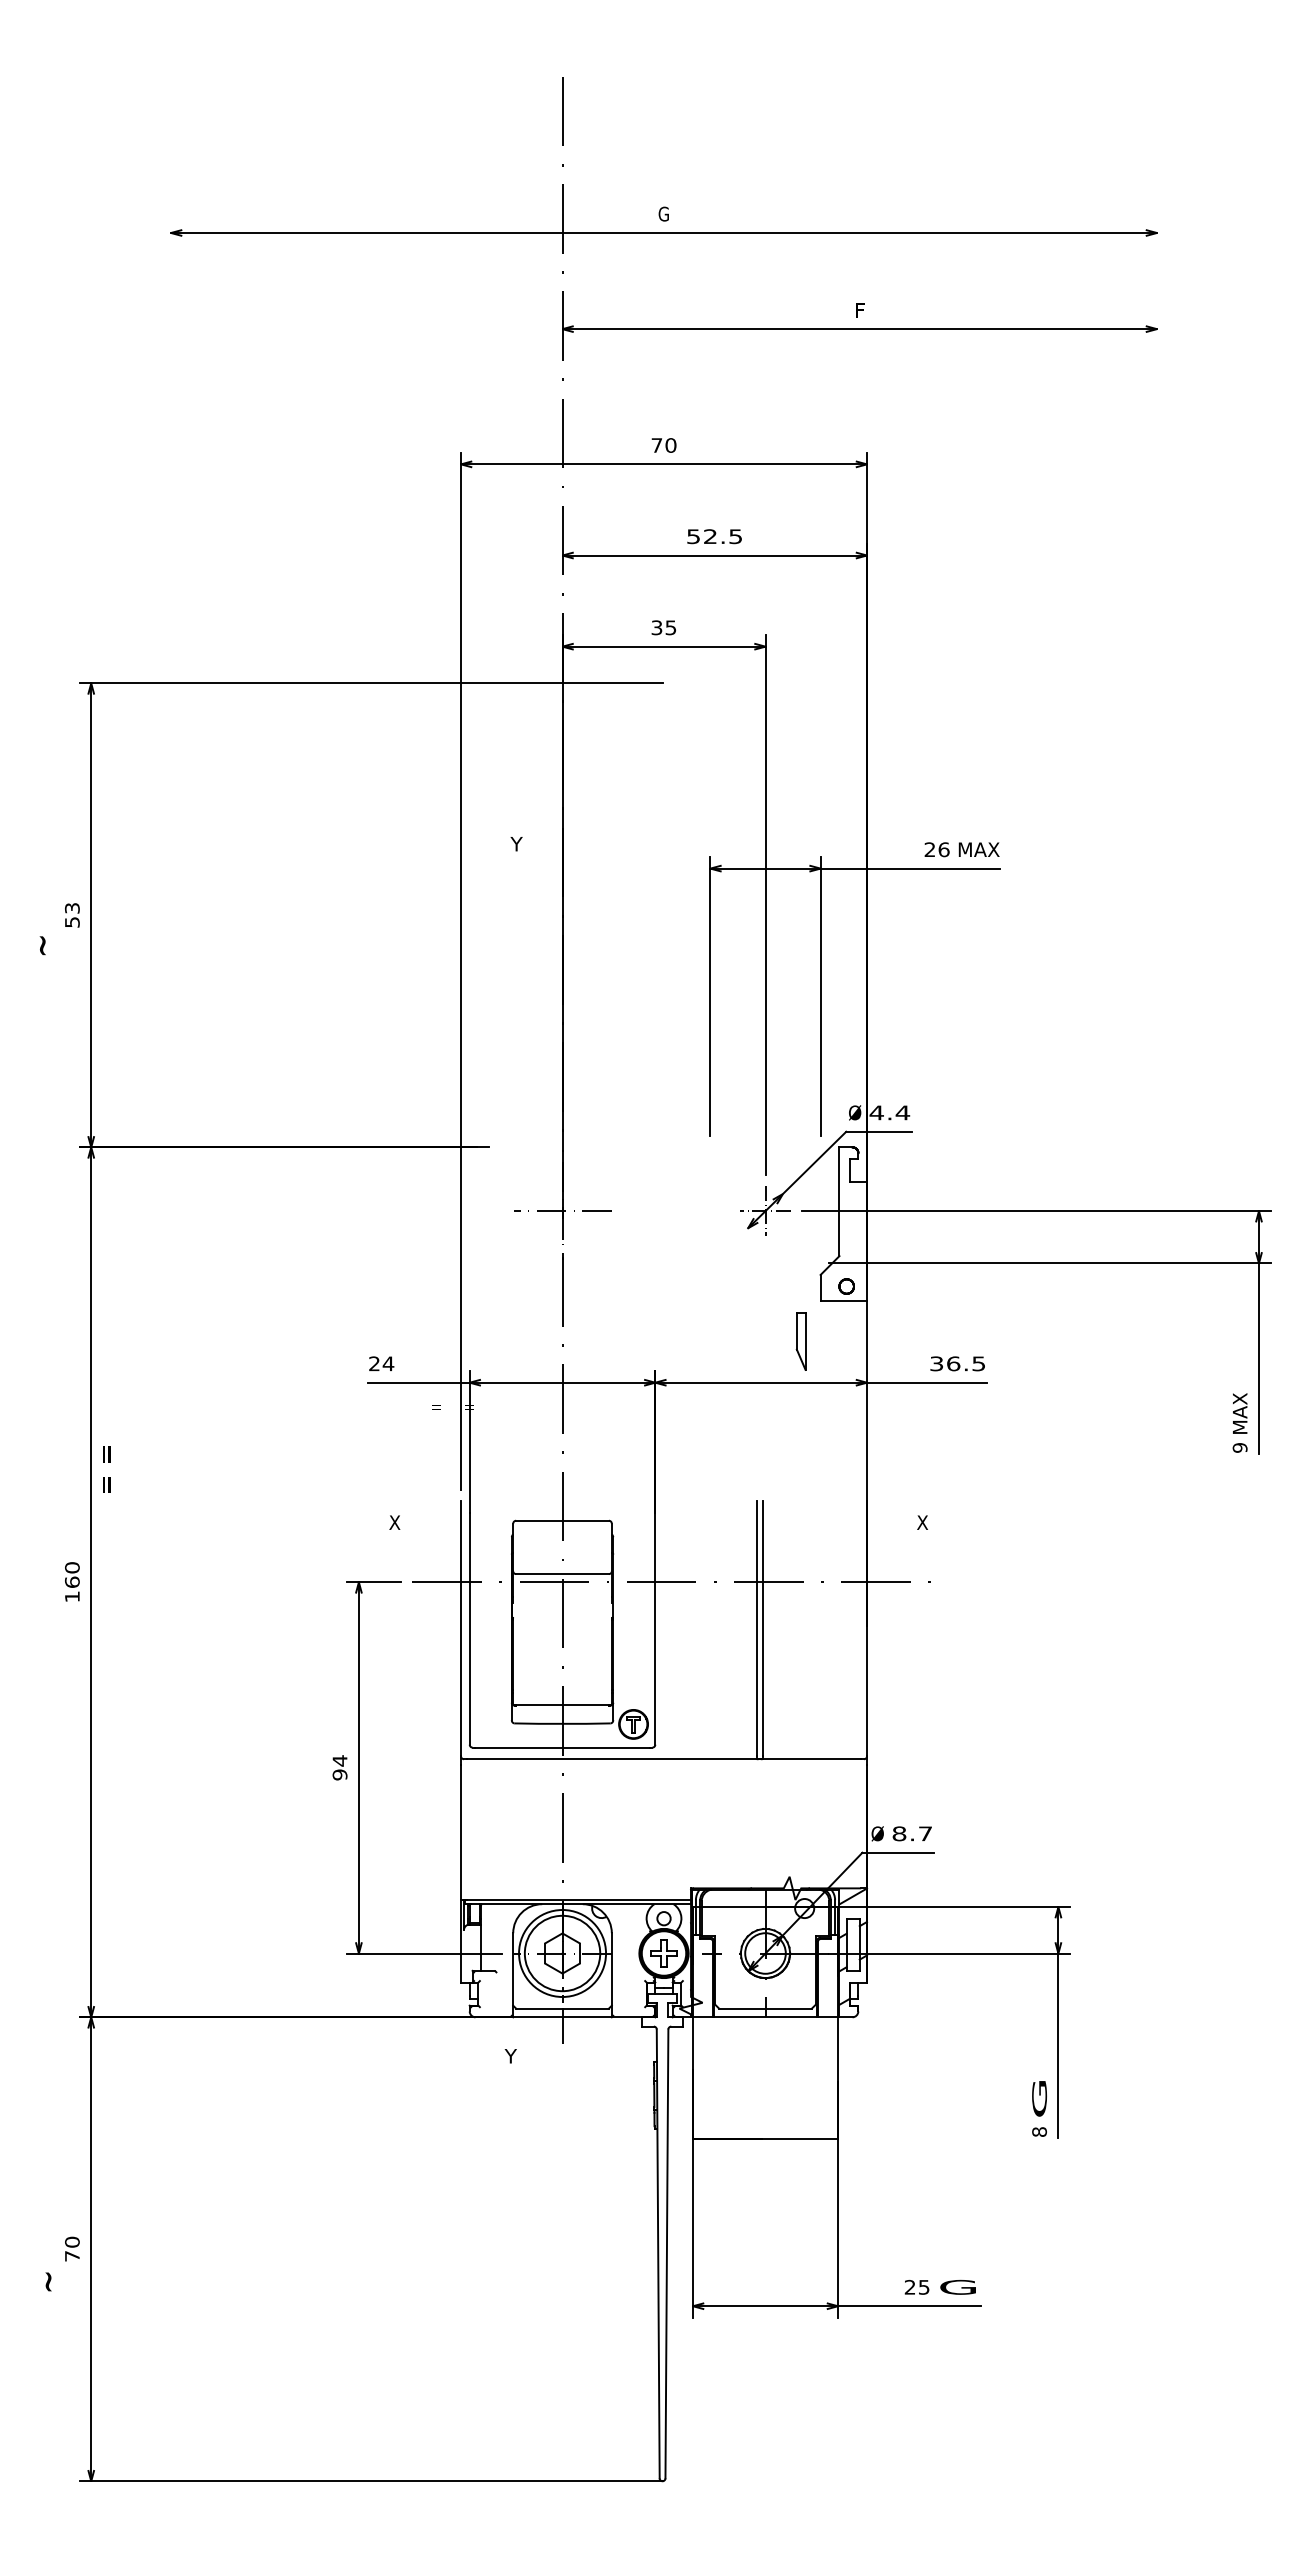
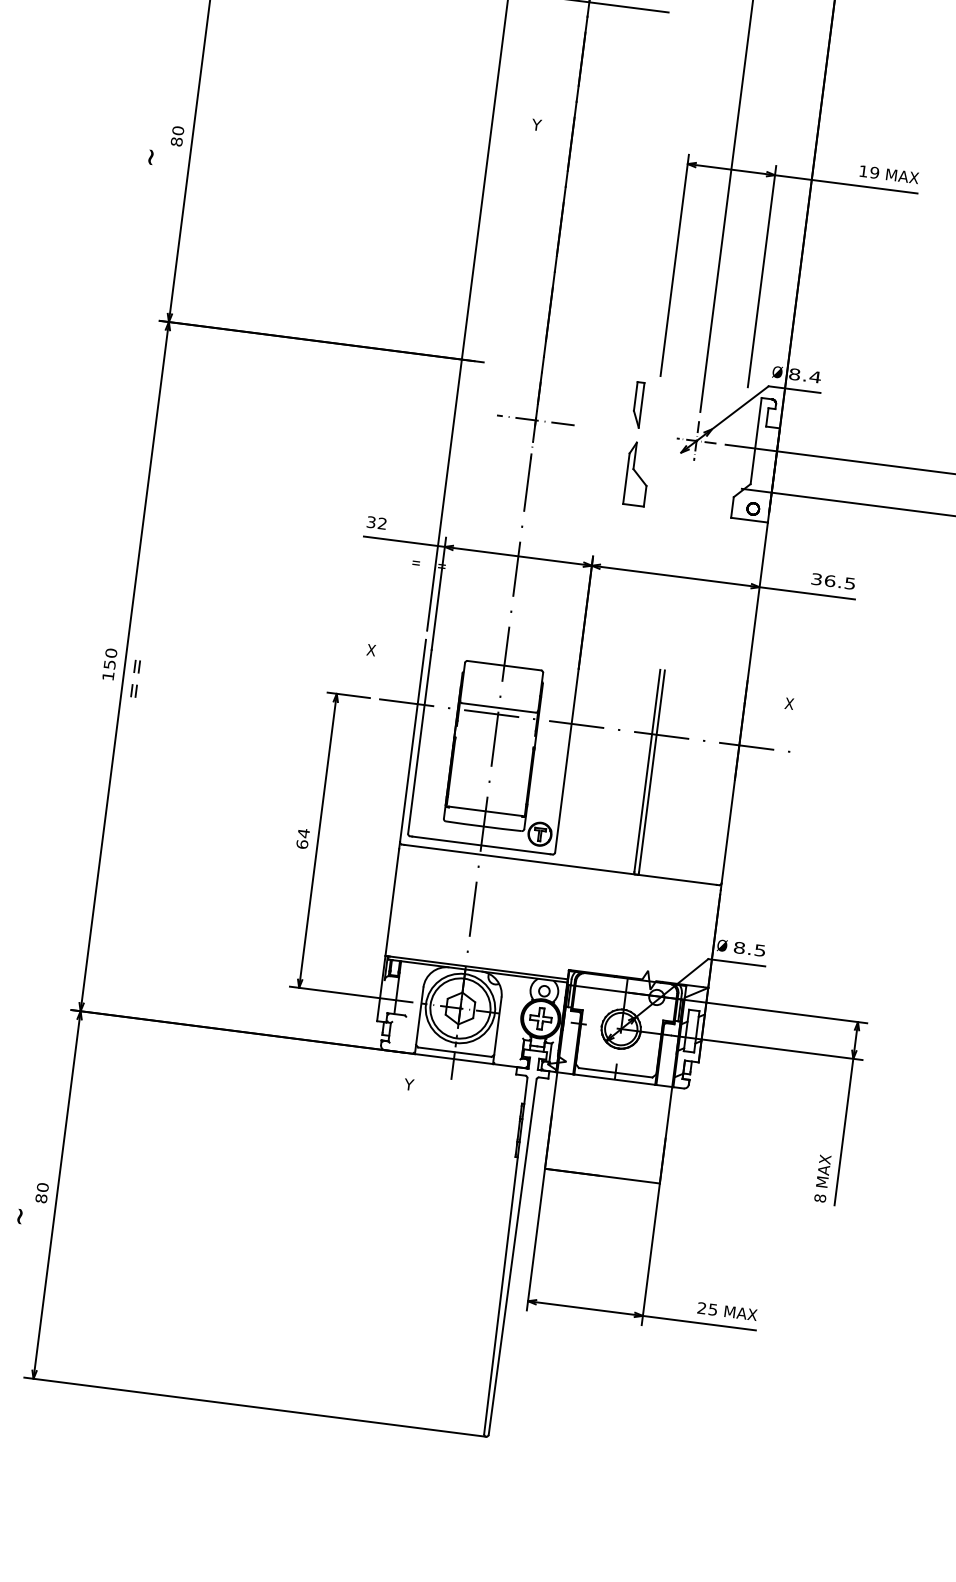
text: (936, 849) -> (868, 171), 26 -> 19
text: (72, 914) -> (177, 135), 53 -> 80
text: (876, 1112) -> (794, 374), 4.4 -> 8.4
part: (697, 1261) -> (637, 474), added
part: (800, 1341) -> (637, 404), moved
text: (381, 1363) -> (376, 522), 24 -> 32
text: (106, 1469) -> (135, 678), moved
text: (72, 1581) -> (110, 664), 160 -> 150
text: (339, 1774) -> (301, 844), 94 -> 64
text: (925, 1833) -> (760, 950), 8.7 -> 8.5
text: (1039, 2097) -> (823, 1171), G -> MAX
text: (72, 2255) -> (41, 1198), 70 -> 80
text: (959, 2286) -> (741, 1312), G -> MAX

